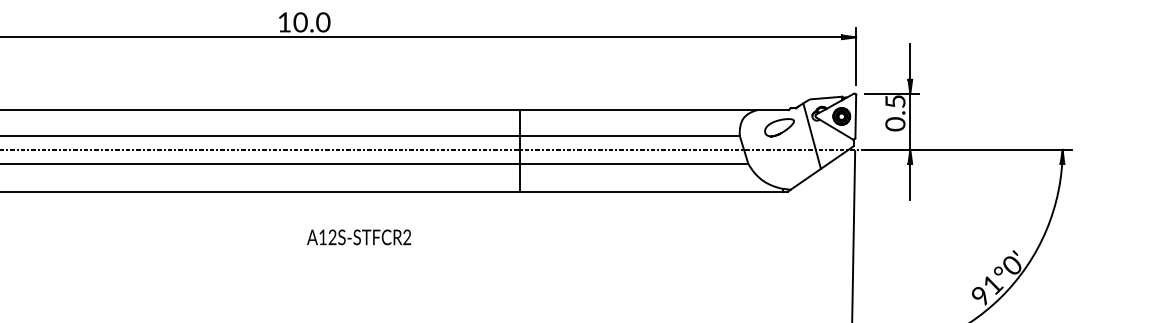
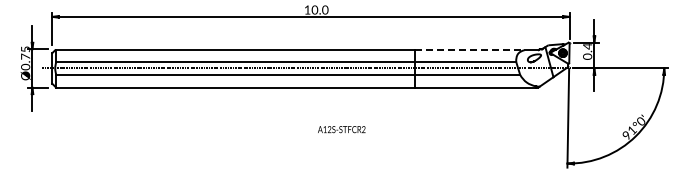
text: (895, 101) -> (587, 46), 0.5 -> 0.4
line: (637, 110) -> (469, 50), solid -> dashed
text: (358, 237) -> (341, 129), moved

